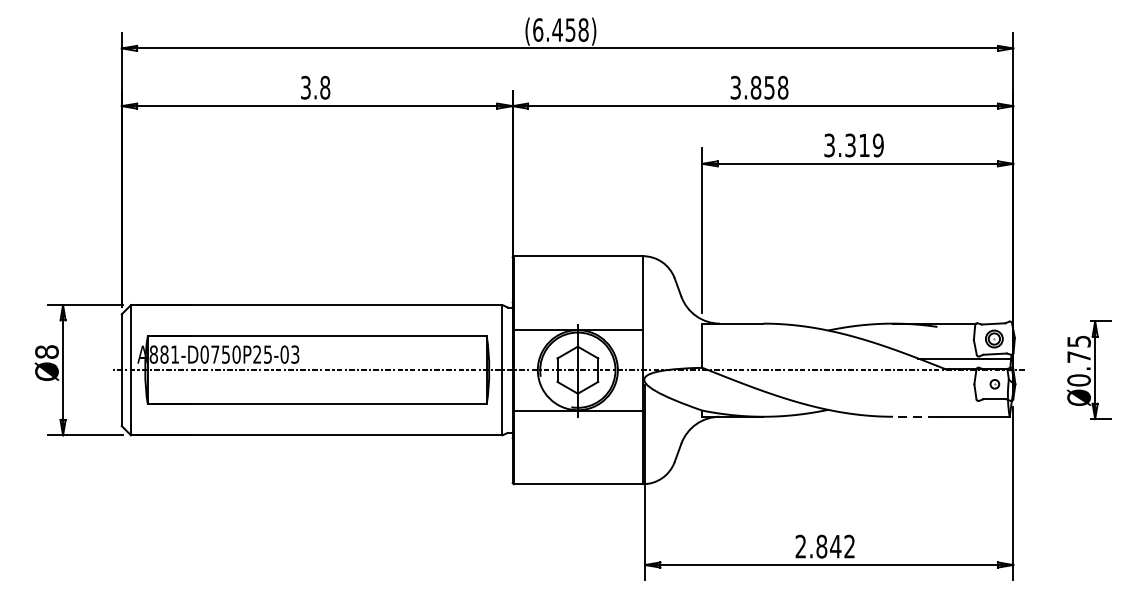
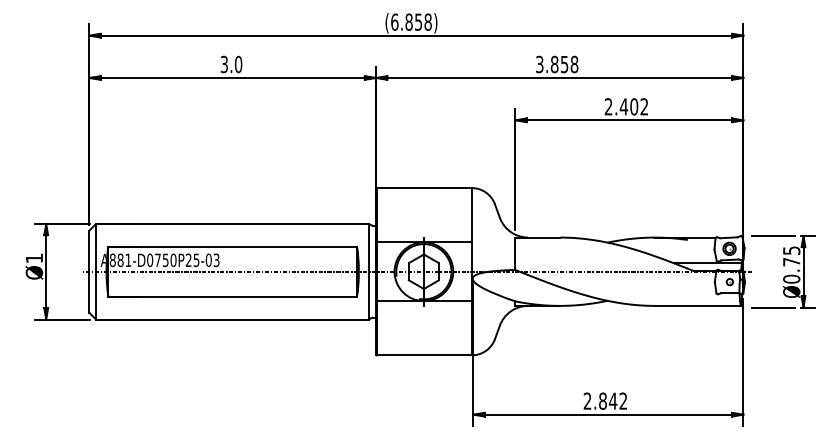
text: (556, 29) -> (408, 21), (6.458) -> (6.858)
text: (325, 87) -> (238, 64), 3.8 -> 3.0
text: (853, 144) -> (626, 106), 3.319 -> 2.402
line: (1054, 320) -> (773, 235), added
text: (47, 352) -> (34, 258), Ø8 -> Ø1
line: (913, 416) -> (670, 305), dashed -> solid
line: (1054, 418) -> (773, 307), added

